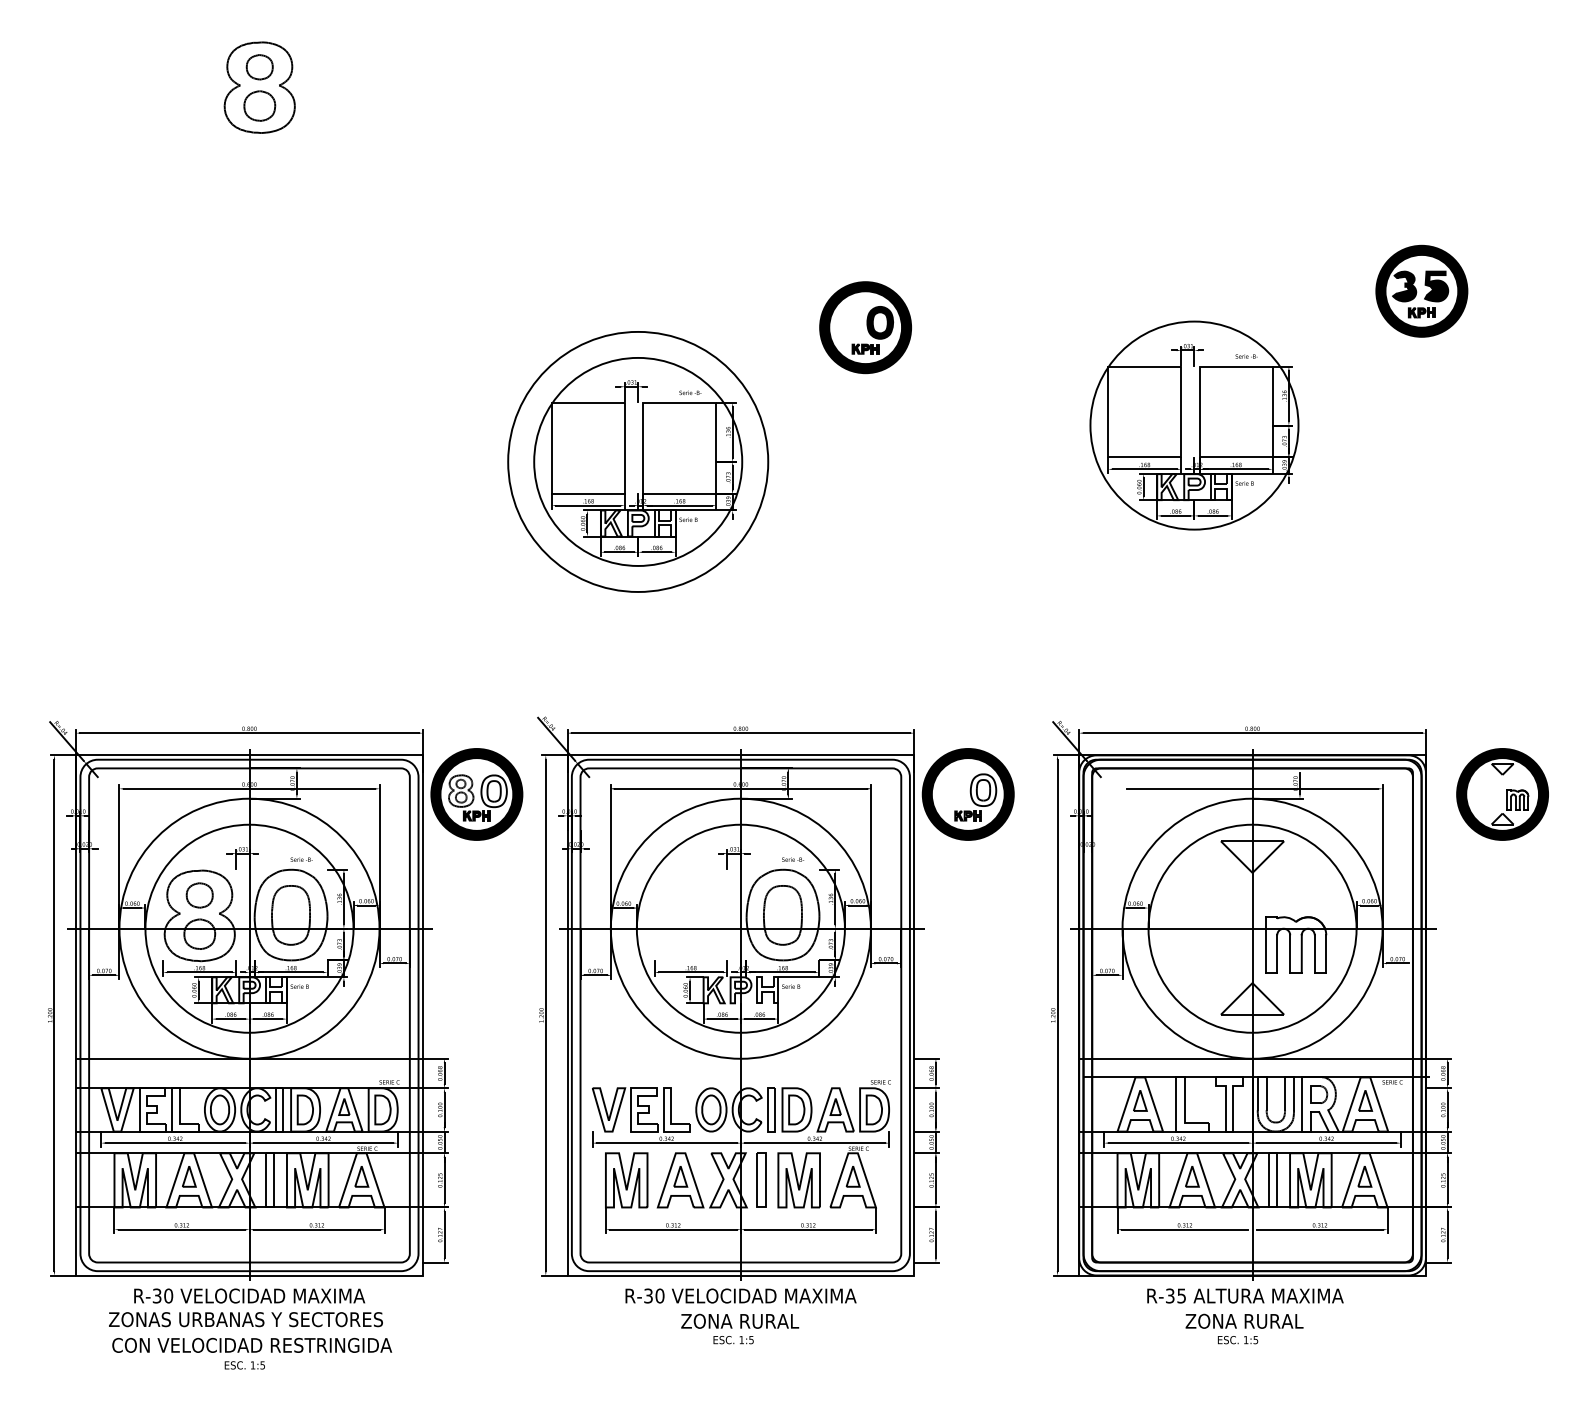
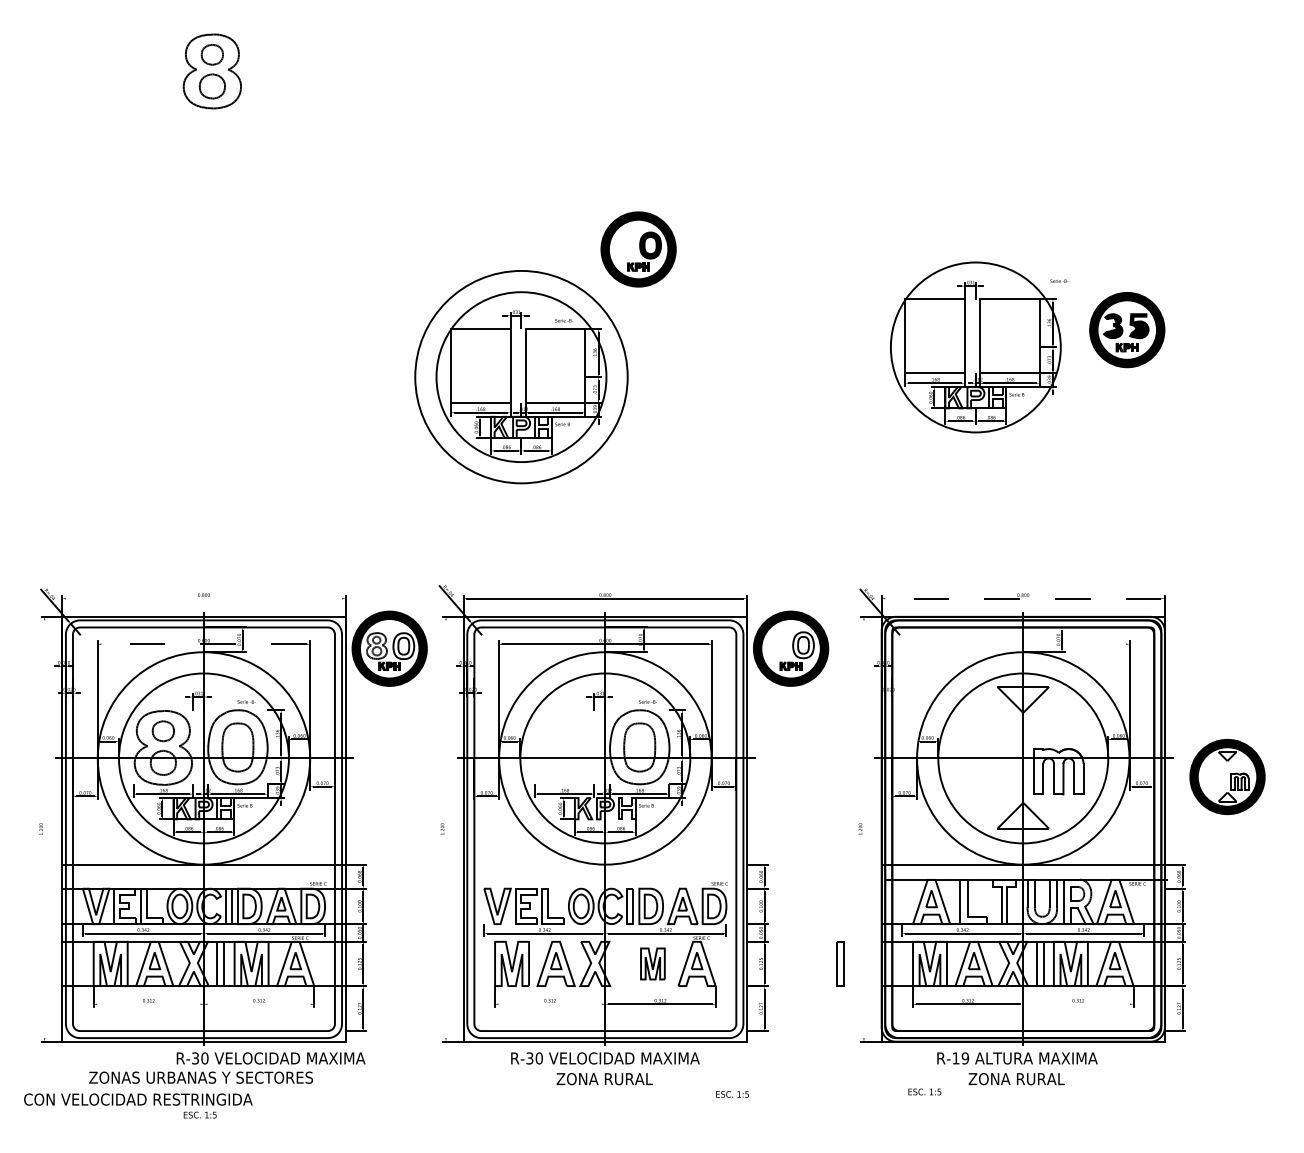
part: (1421, 290) -> (1126, 329), moved
part: (865, 327) -> (638, 249), moved
text: (1246, 356) -> (1059, 281), moved
line: (249, 733) -> (203, 598), removed
line: (1252, 733) -> (1023, 598), solid -> dashed
line: (249, 788) -> (203, 643), solid -> dashed
line: (1252, 788) -> (1023, 643), removed
part: (1502, 794) -> (1227, 777), moved
line: (54, 1015) -> (44, 829), removed
line: (545, 1015) -> (445, 829), removed
line: (1057, 1015) -> (863, 829), removed
part: (761, 1179) -> (840, 963), moved
part: (798, 1180) -> (652, 964), size x0.7
line: (181, 1229) -> (148, 1004), removed
line: (316, 1229) -> (258, 1004), removed
line: (673, 1229) -> (550, 1004), removed
line: (1319, 1229) -> (1077, 1004), removed
text: (249, 1295) -> (270, 1058), moved
text: (1176, 1295) -> (961, 1058), R-35 -> R-19
text: (733, 1340) -> (732, 1094), moved
text: (1238, 1340) -> (925, 1092), moved
text: (252, 1344) -> (138, 1098), moved

